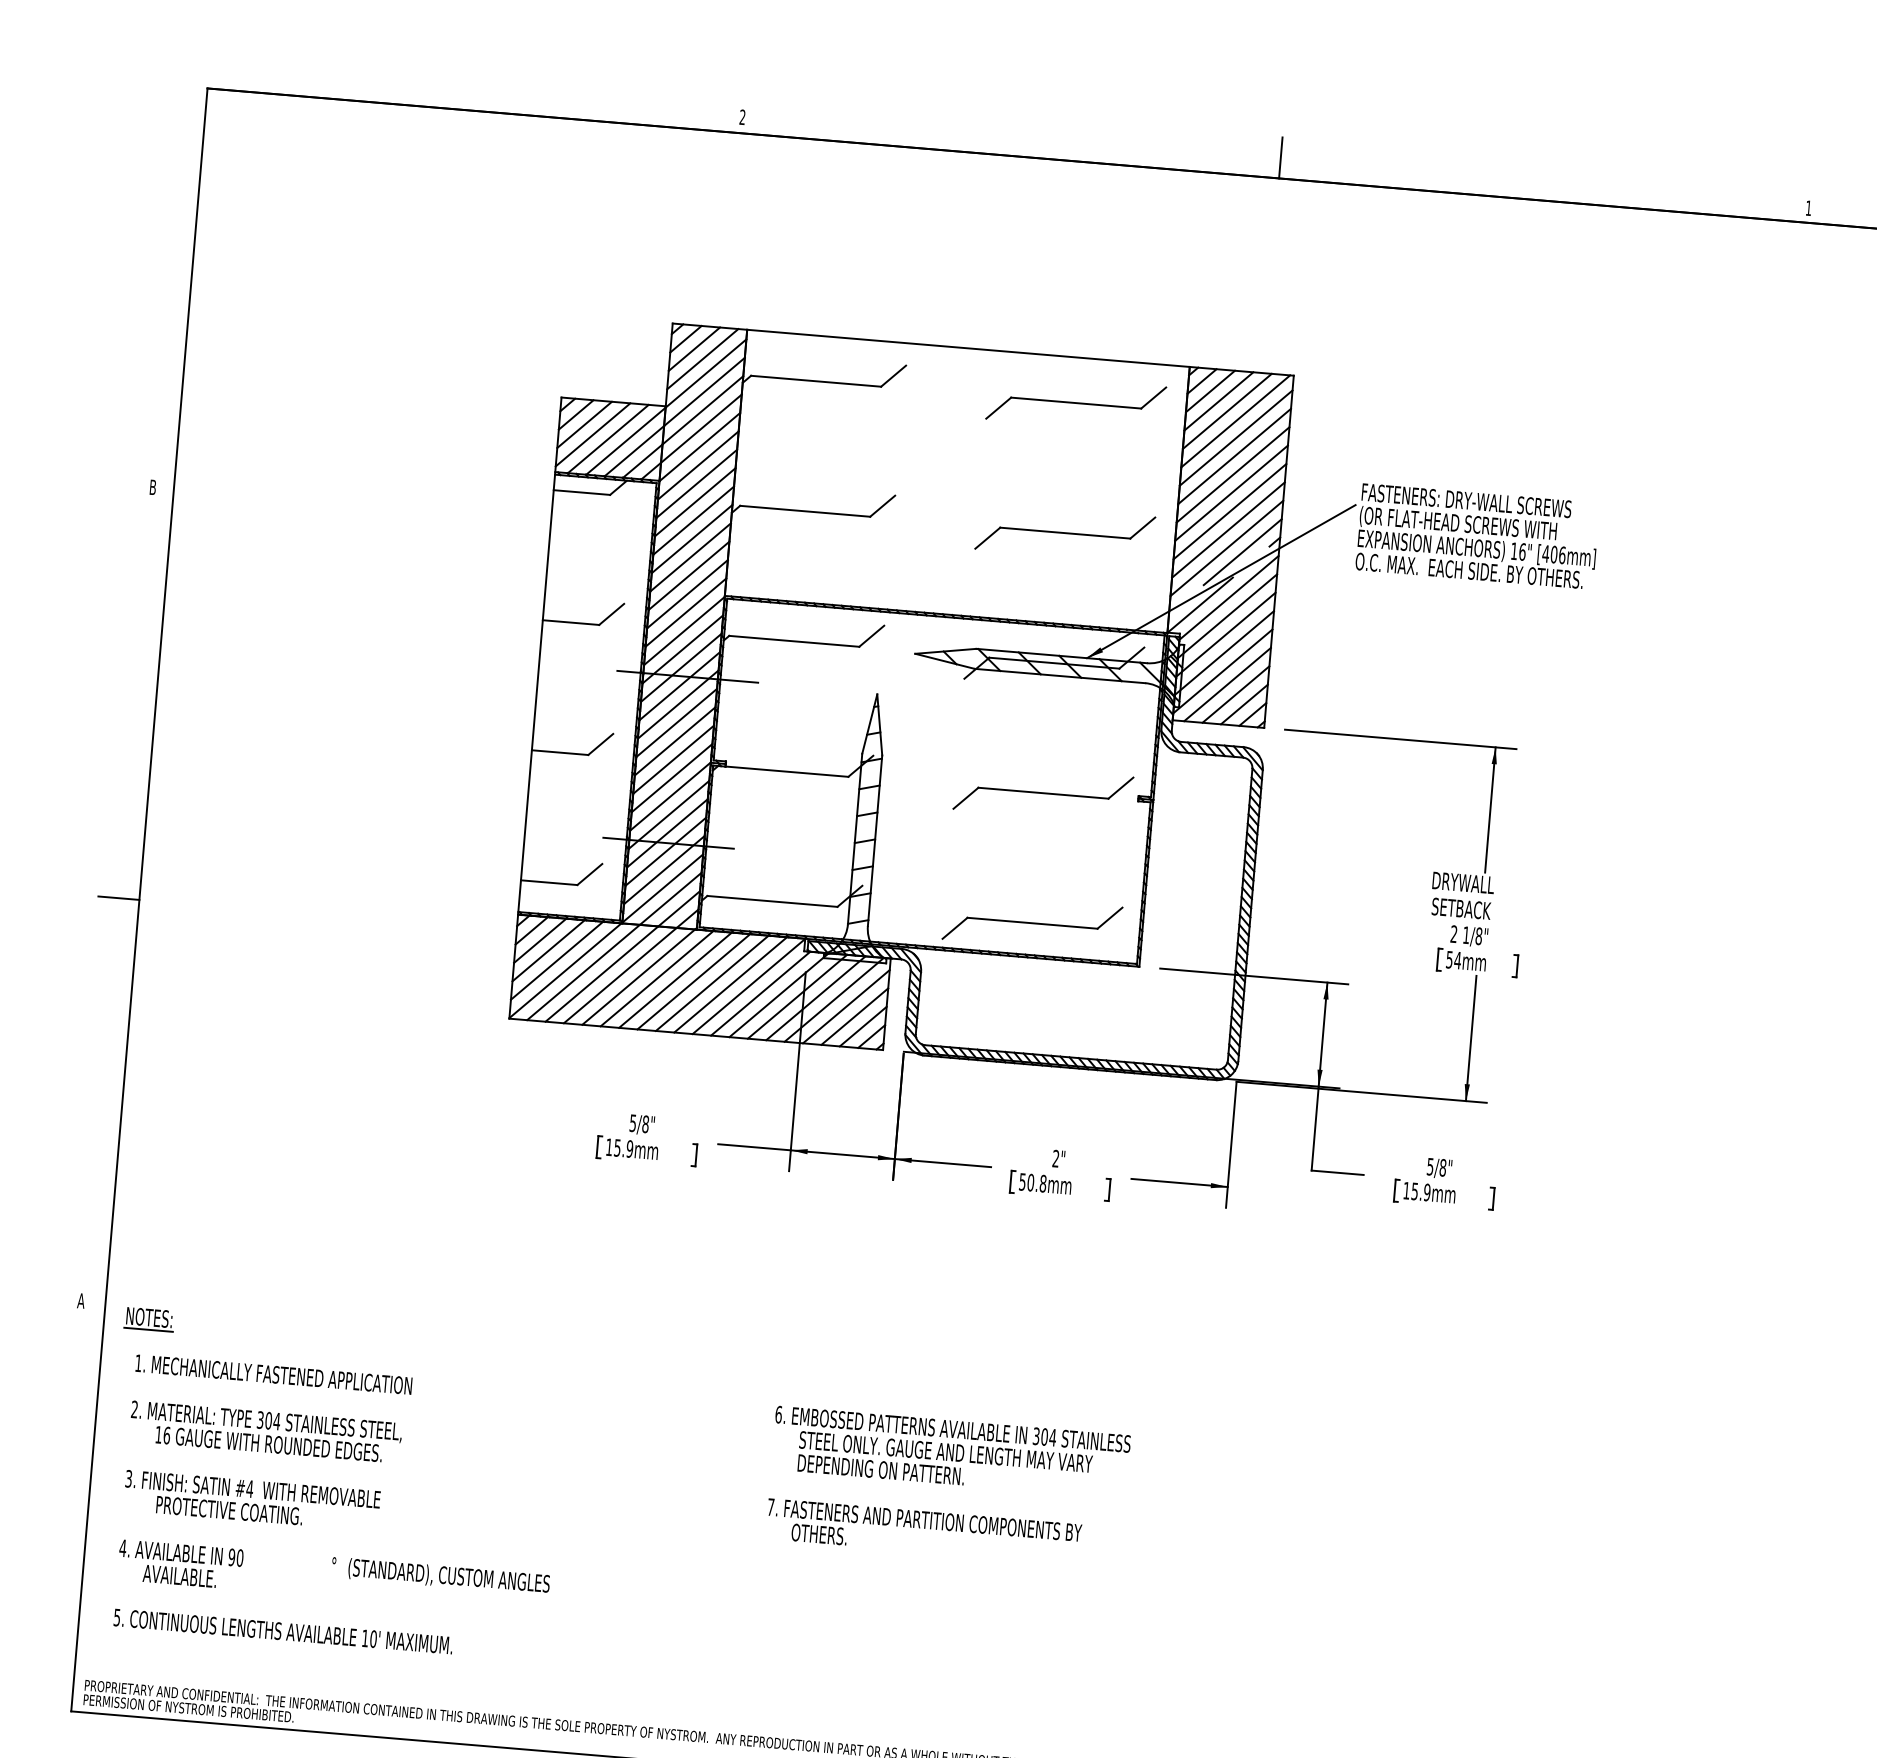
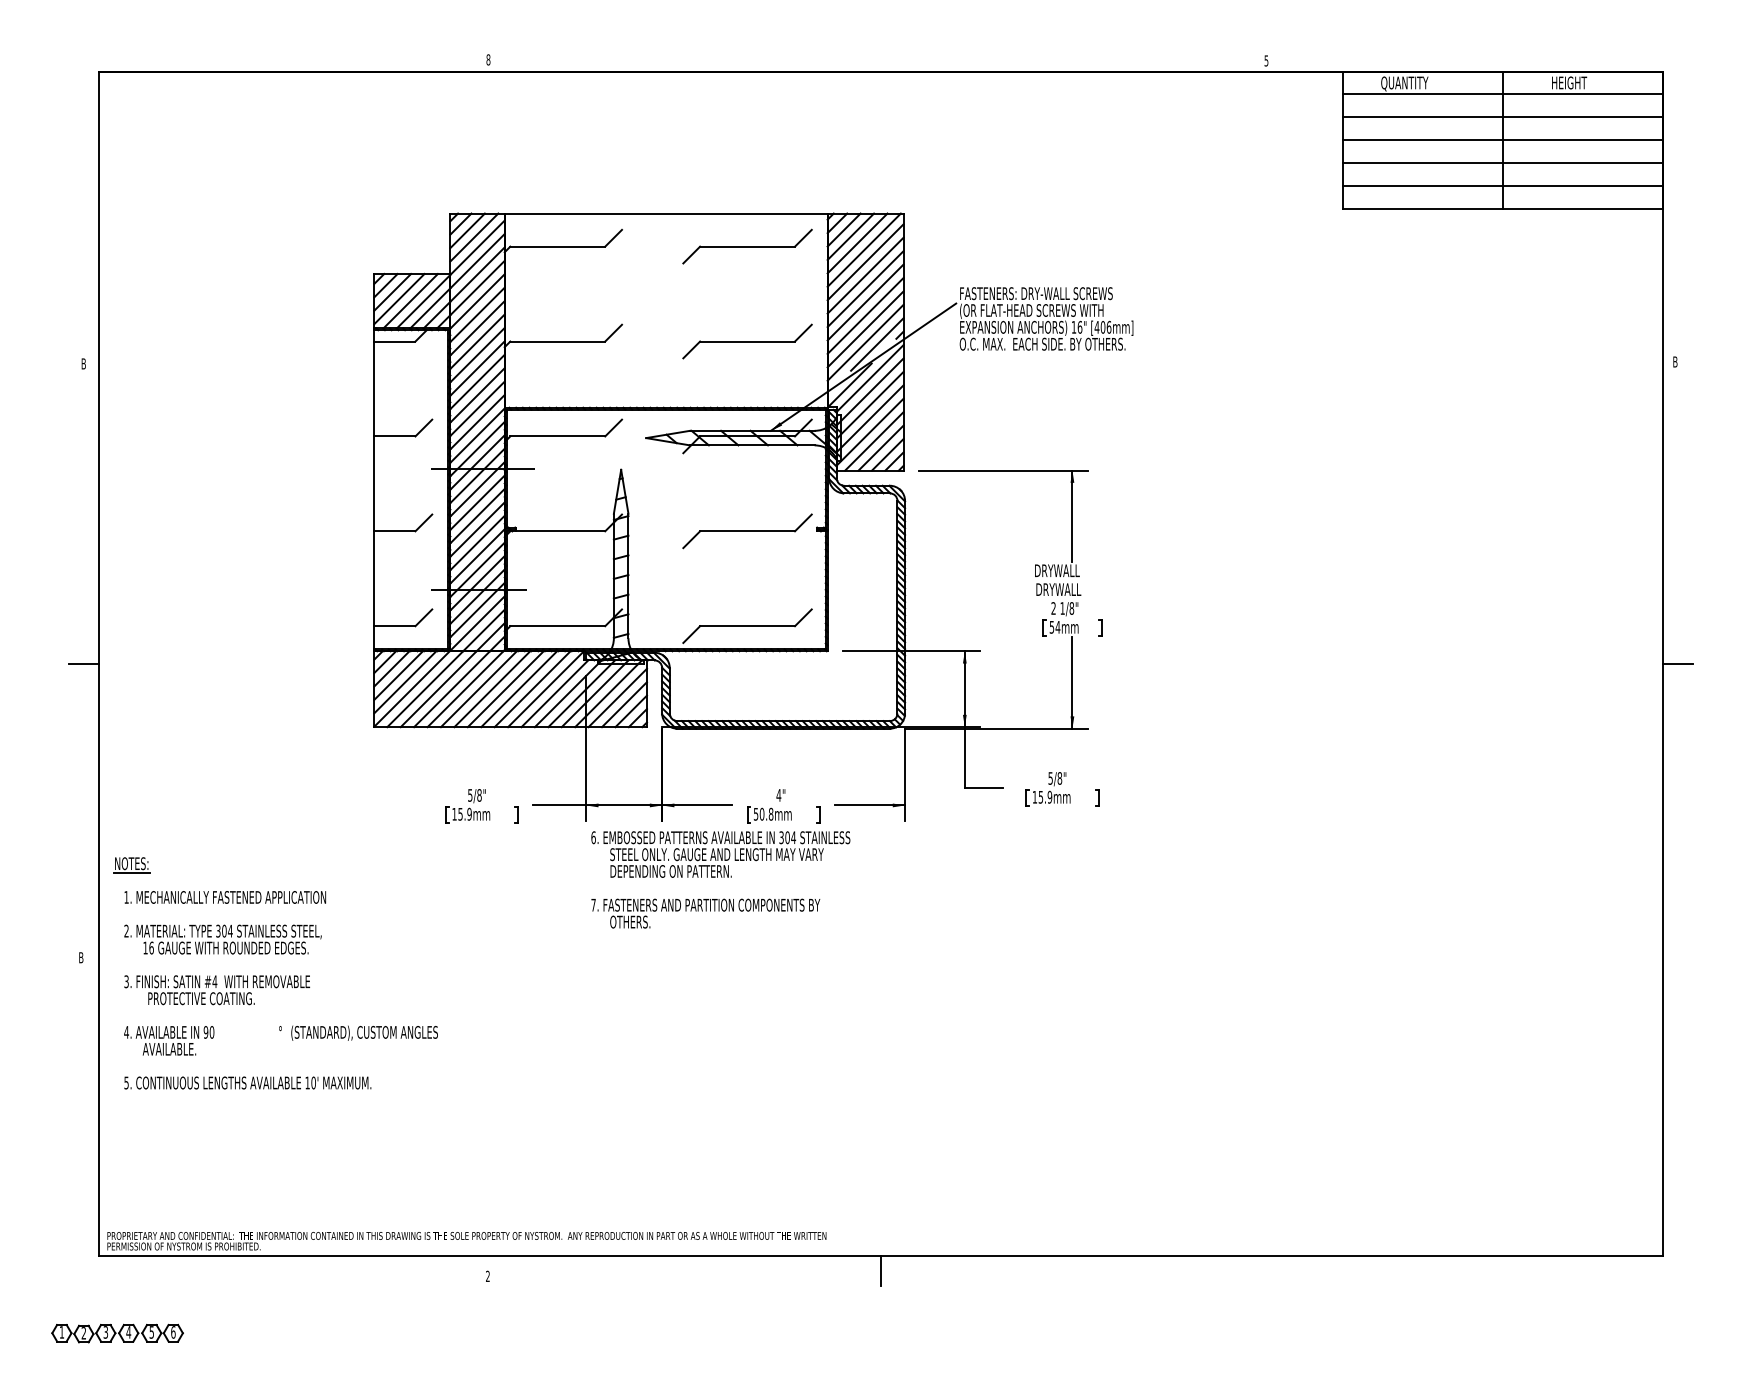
text: (742, 116) -> (488, 59), 2 -> 8
line: (1280, 157) -> (880, 56), removed
text: (1808, 207) -> (1266, 60), 1 -> 5
text: (1462, 908) -> (1058, 589), SETBACK -> DRYWALL
text: (1055, 1158) -> (778, 795), 2" -> 4"
text: (80, 1300) -> (80, 957), A -> B
part: (333, 1484) -> (275, 973), moved
text: (947, 1486) -> (720, 879), moved

